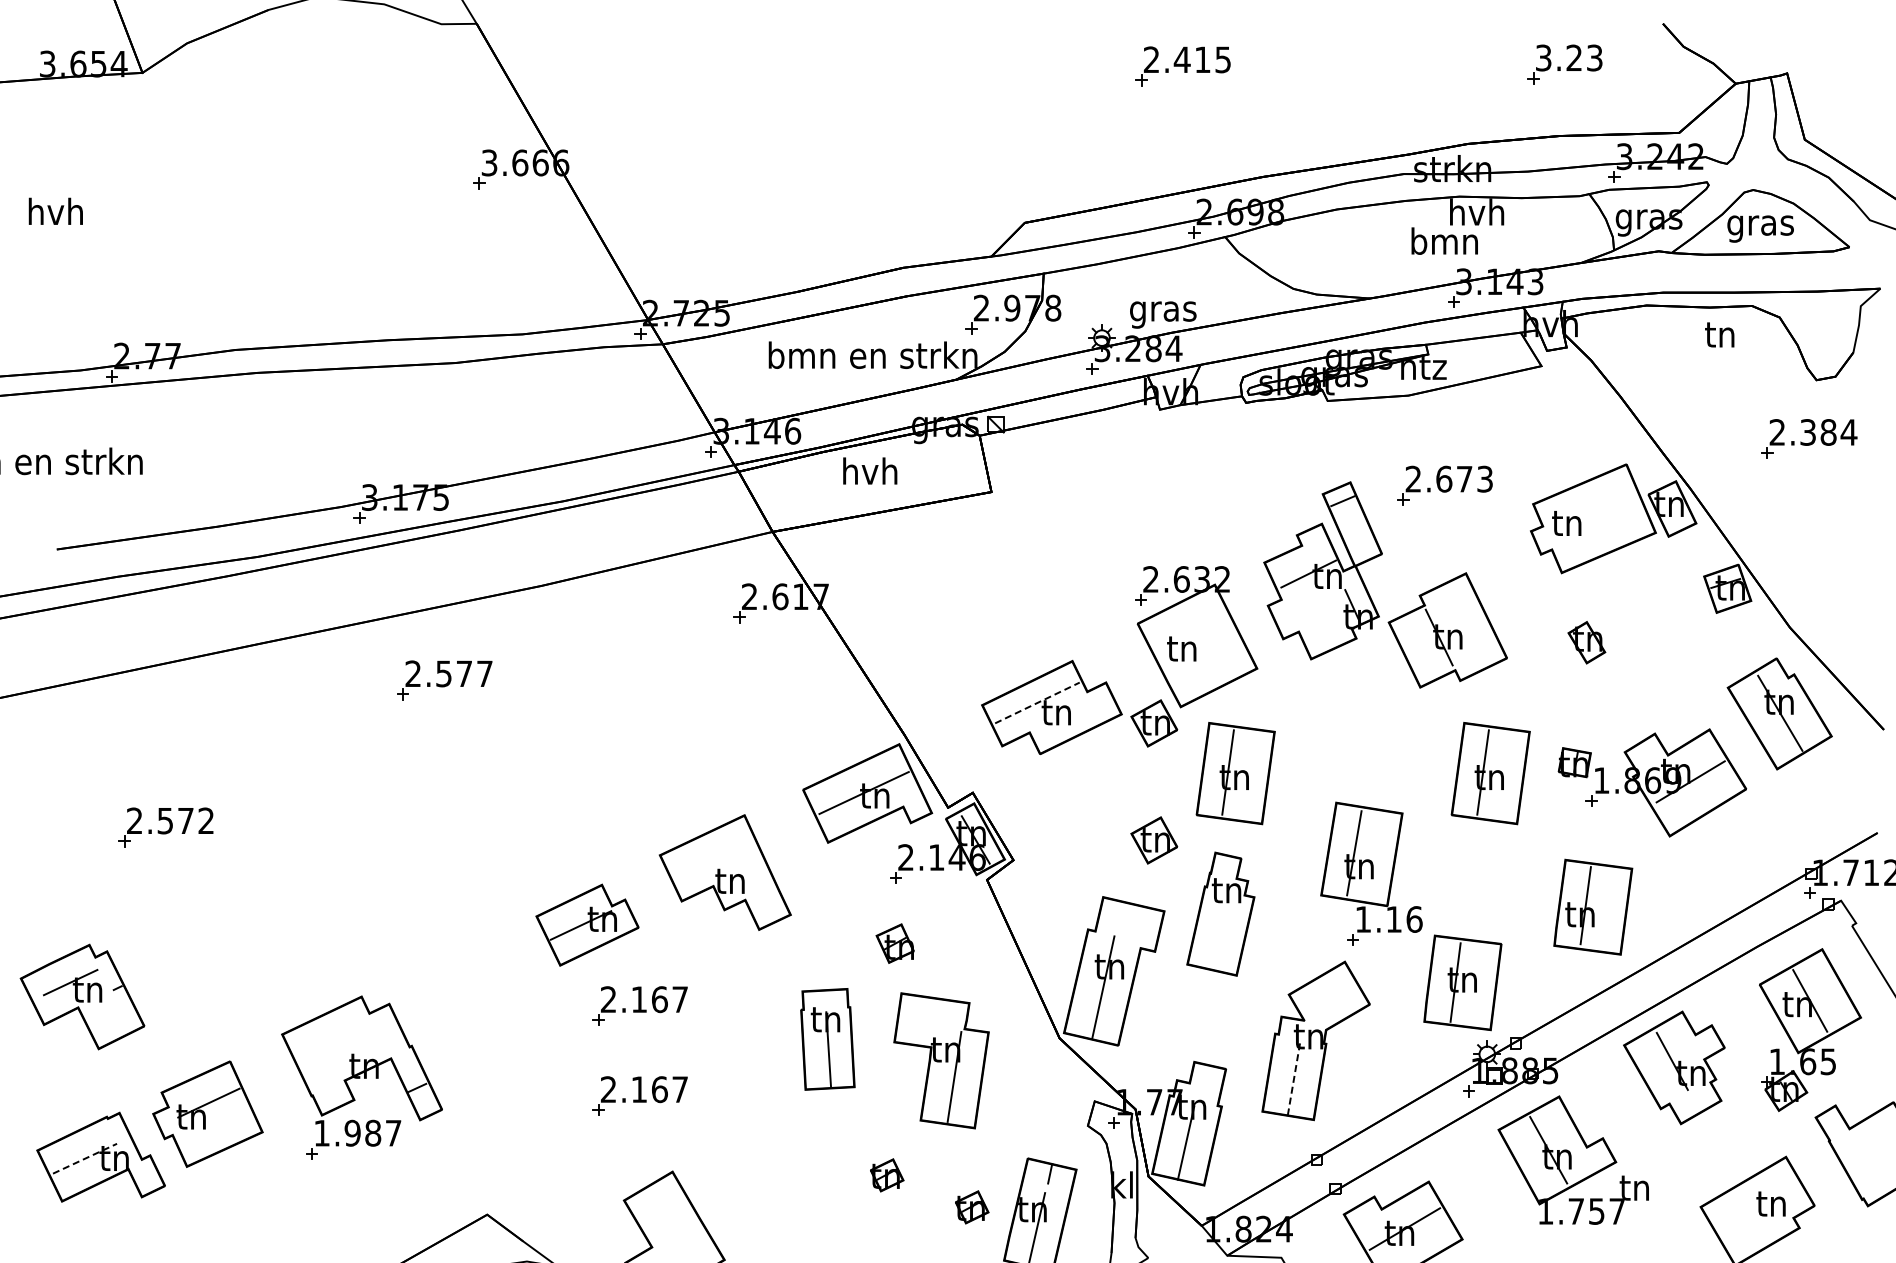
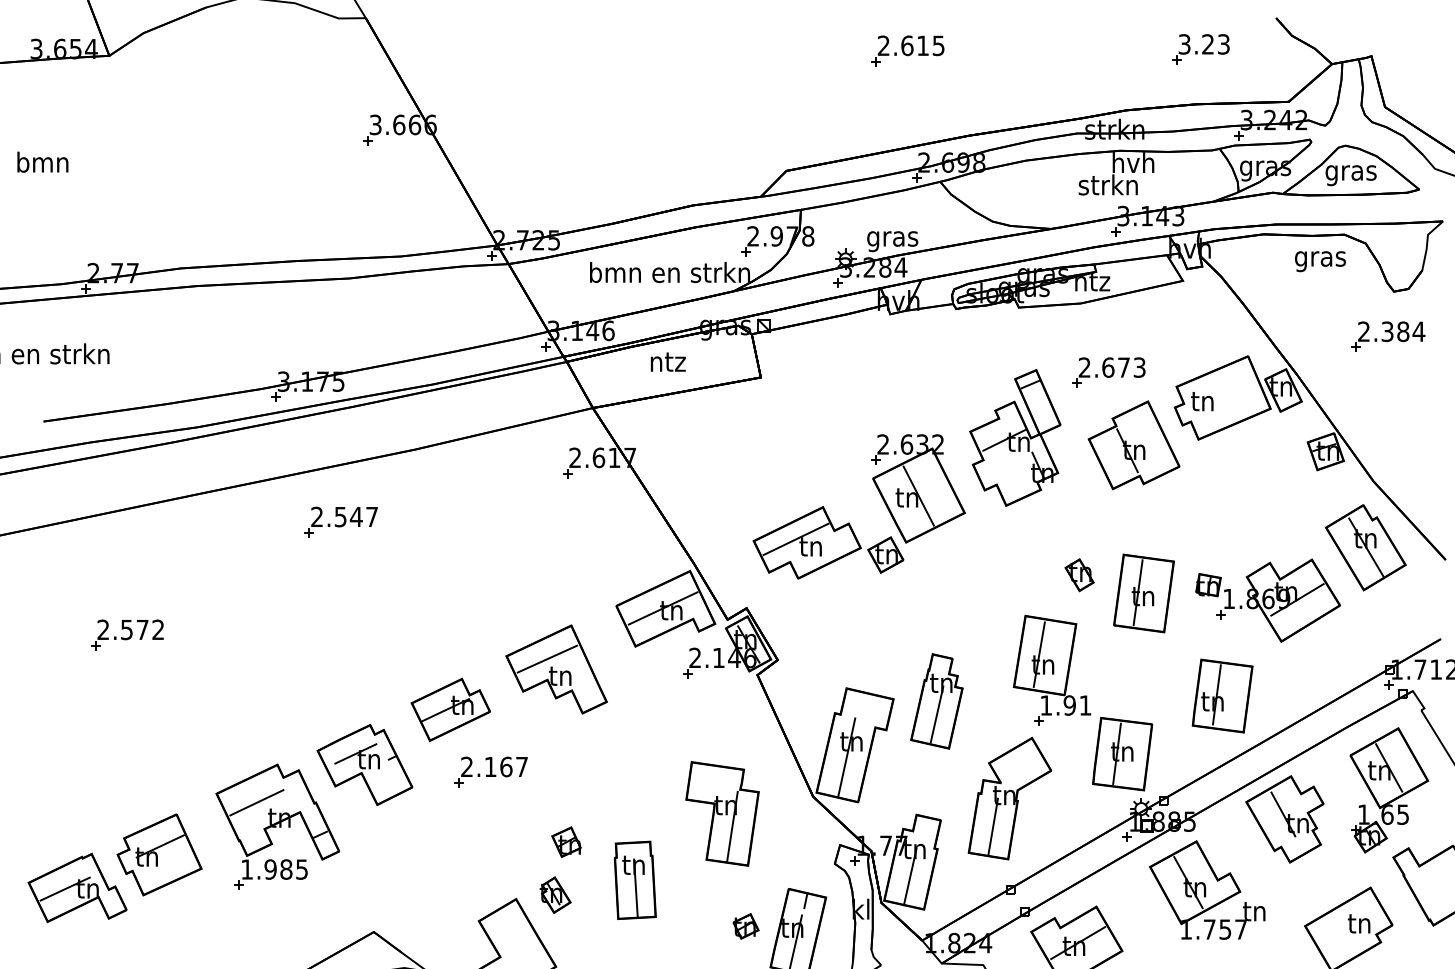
text: (1181, 59) -> (906, 45), 2.415 -> 2.615
text: (55, 211) -> (42, 162), hvh -> bmn
text: (1443, 240) -> (1107, 184), bmn -> strkn
text: (1720, 338) -> (1320, 259), tn -> gras
text: (870, 470) -> (668, 360), hvh -> ntz
part: (1447, 630) -> (1133, 445), moved
part: (1586, 642) -> (1079, 575), moved
line: (1196, 646) -> (918, 496), added
text: (463, 673) -> (355, 516), 2.577 -> 2.547
line: (1037, 702) -> (796, 538), dashed -> solid
part: (1235, 773) -> (948, 593), removed
part: (1154, 840) -> (885, 644), removed
line: (712, 858) -> (546, 658), added
text: (1404, 919) -> (1077, 705), 1.16 -> 1.91
line: (1220, 930) -> (936, 713), added
part: (894, 943) -> (565, 842), moved
part: (82, 996) -> (364, 764), moved
part: (827, 1039) -> (635, 880), moved
line: (334, 1045) -> (256, 802), added
line: (1294, 1078) -> (993, 827), dashed -> solid
part: (639, 1095) -> (490, 840), removed
text: (393, 1133) -> (301, 869), 1.987 -> 1.985
line: (85, 1158) -> (65, 888), dashed -> solid
part: (723, 1166) -> (555, 895), added
part: (887, 1175) -> (681, 901), removed

